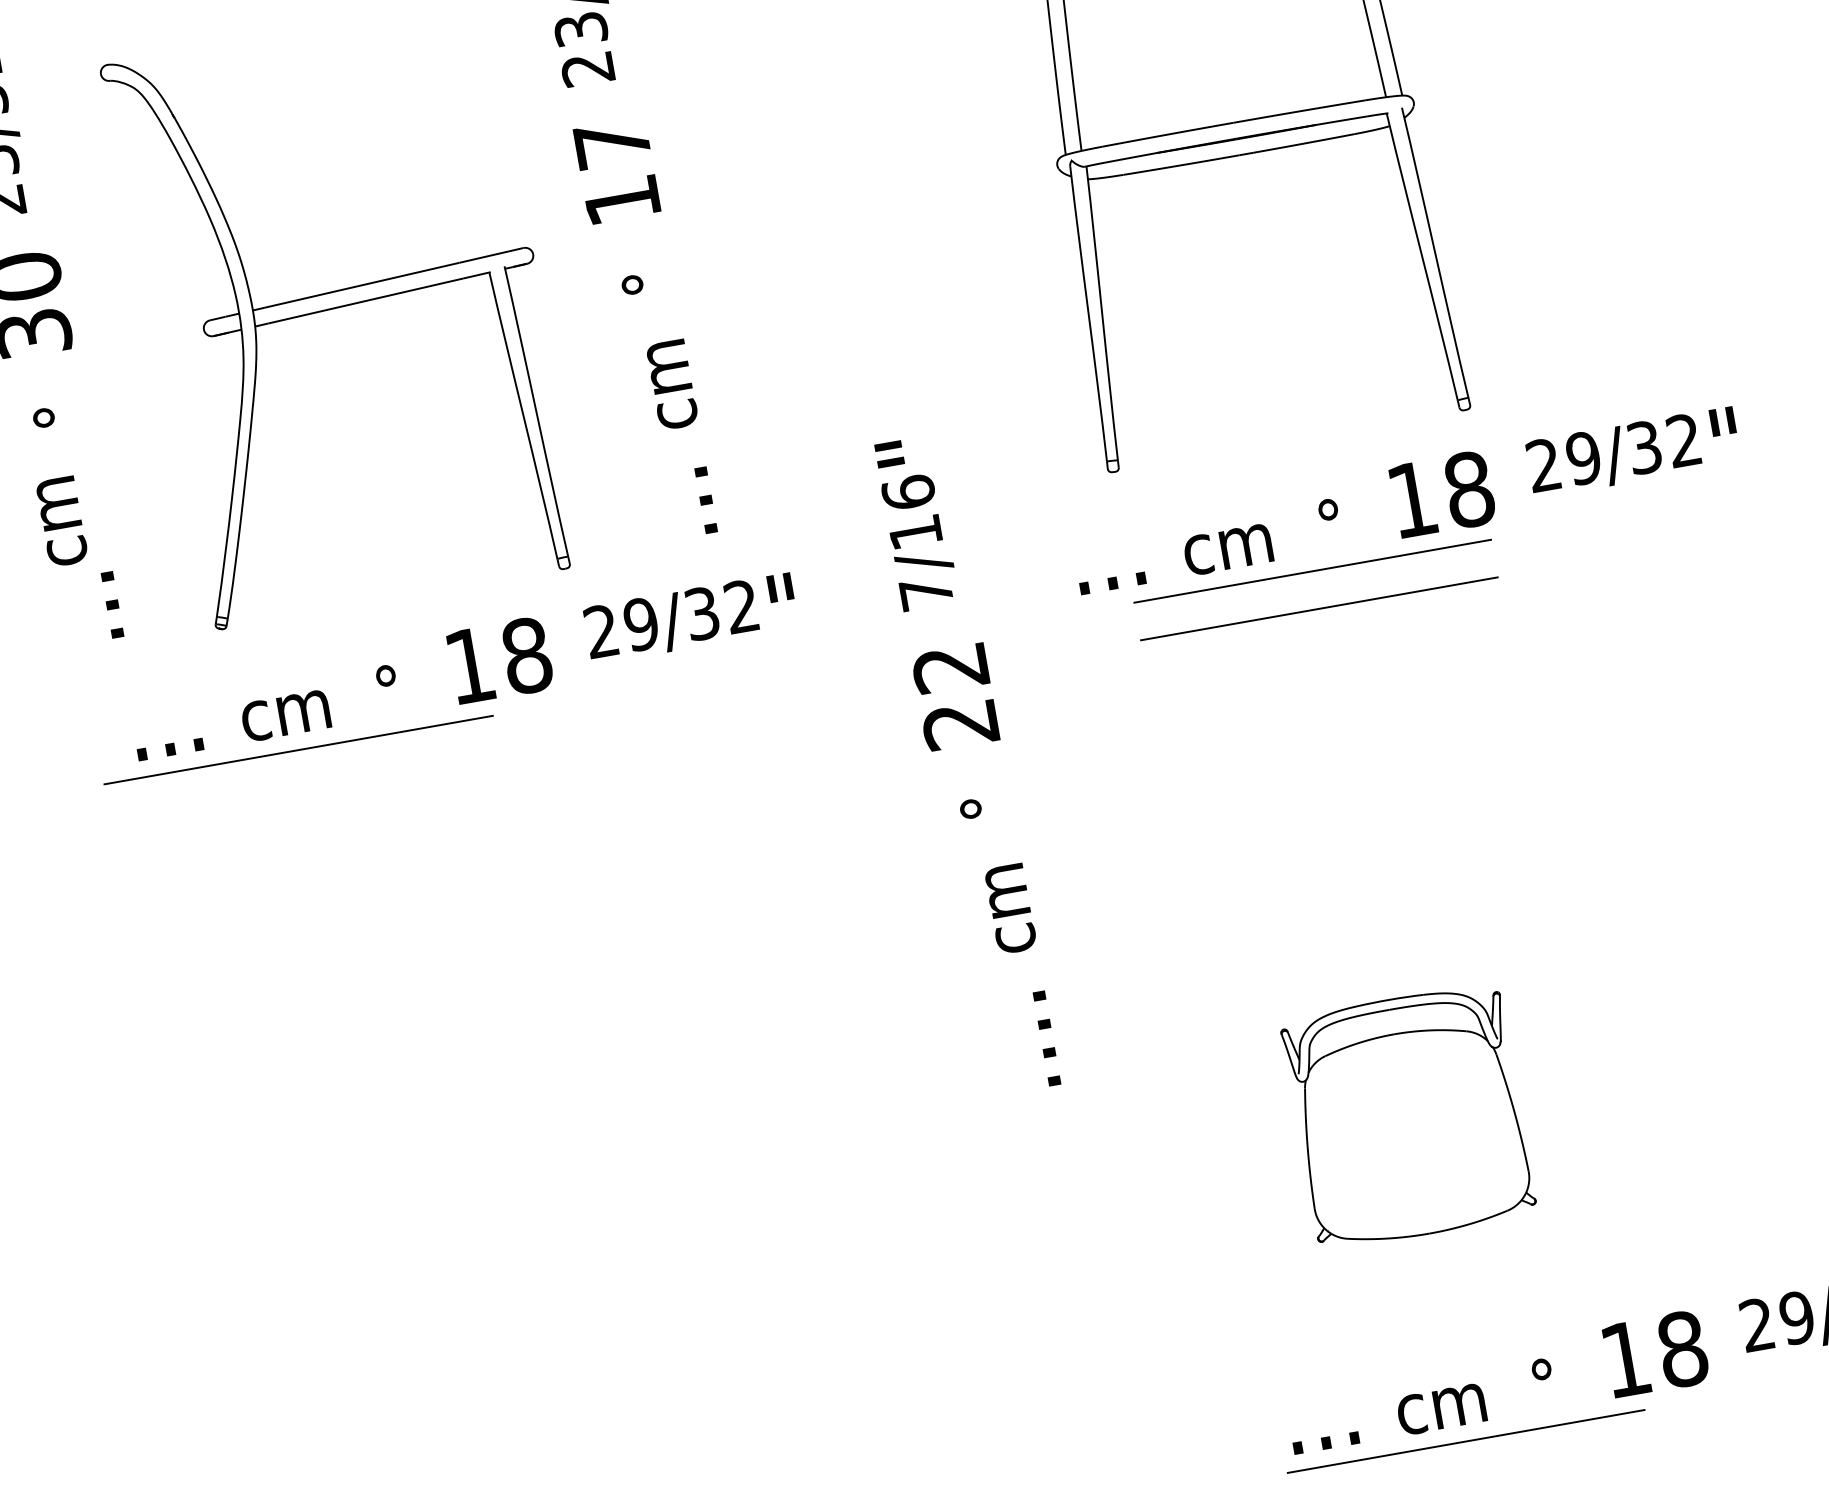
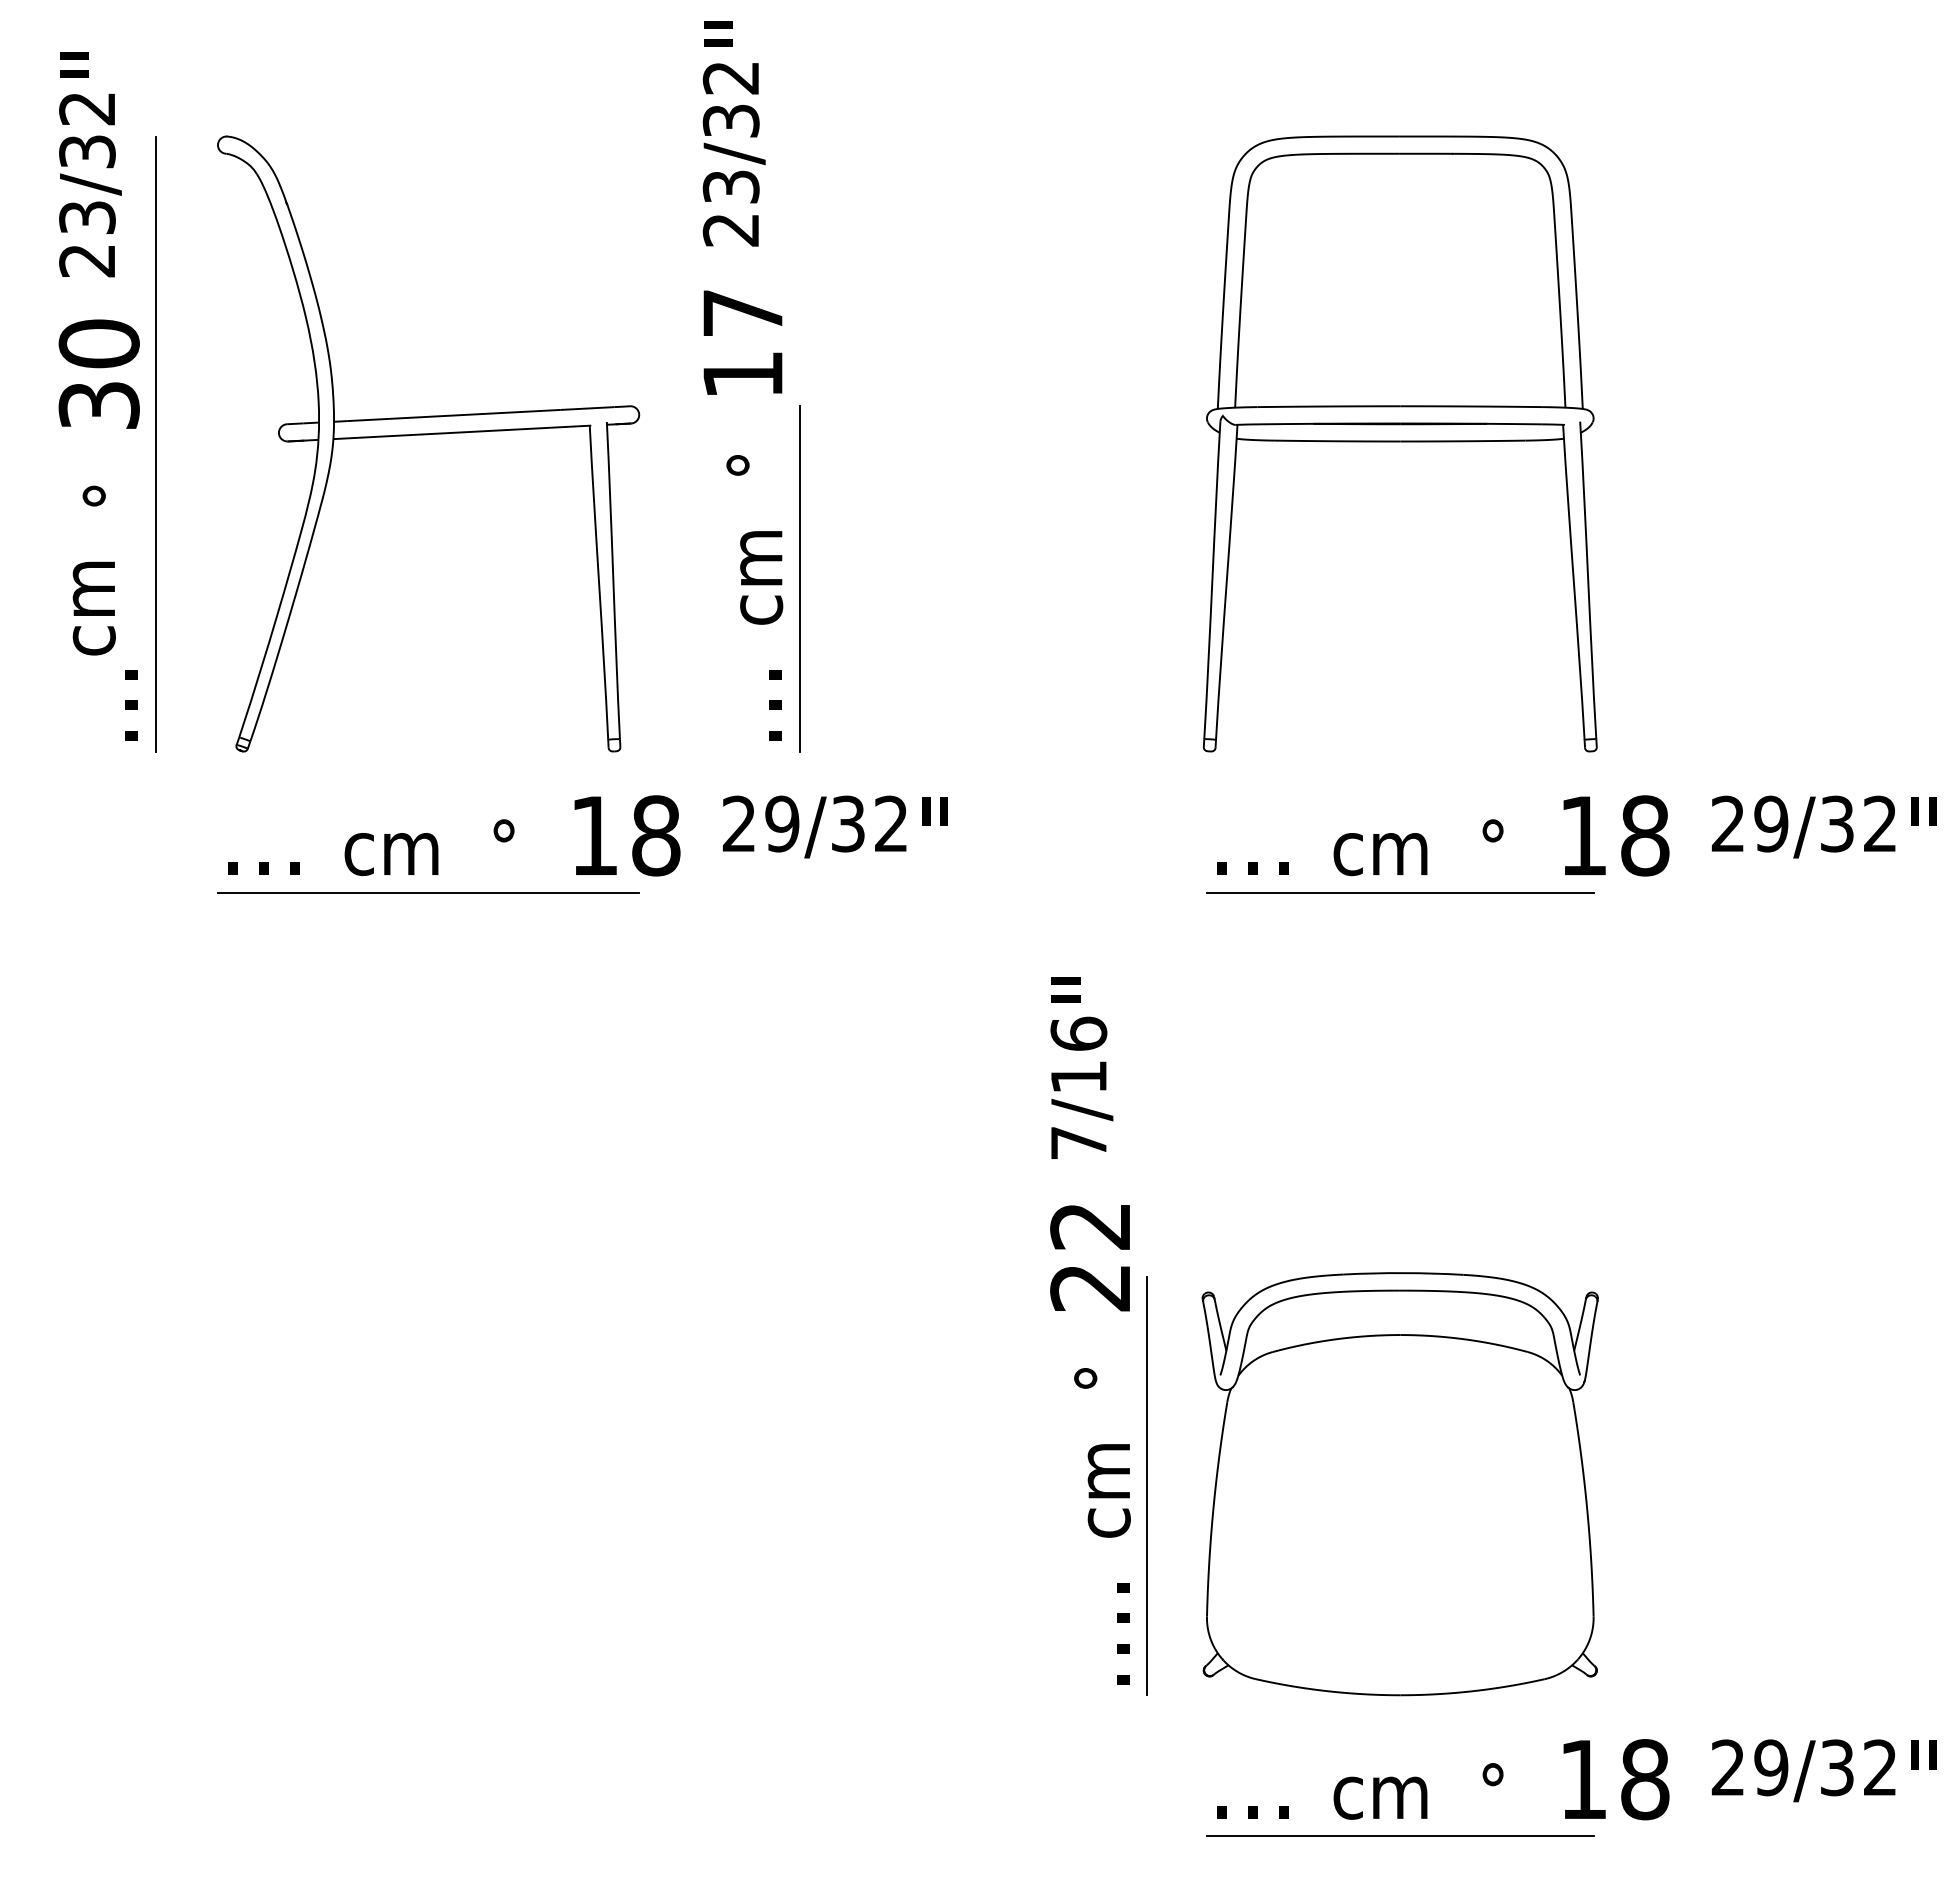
line: (92, 359) -> (156, 443), added
line: (707, 379) -> (799, 578), added
text: (1405, 500) -> (1576, 835), moved
line: (1319, 607) -> (1400, 932), removed
text: (463, 666) -> (587, 835), moved
line: (298, 749) -> (428, 892), moved
text: (967, 764) -> (1090, 1330), moved
part: (1408, 1117) -> (1399, 1484), size x1.67
line: (1175, 1159) -> (1147, 1485), added

